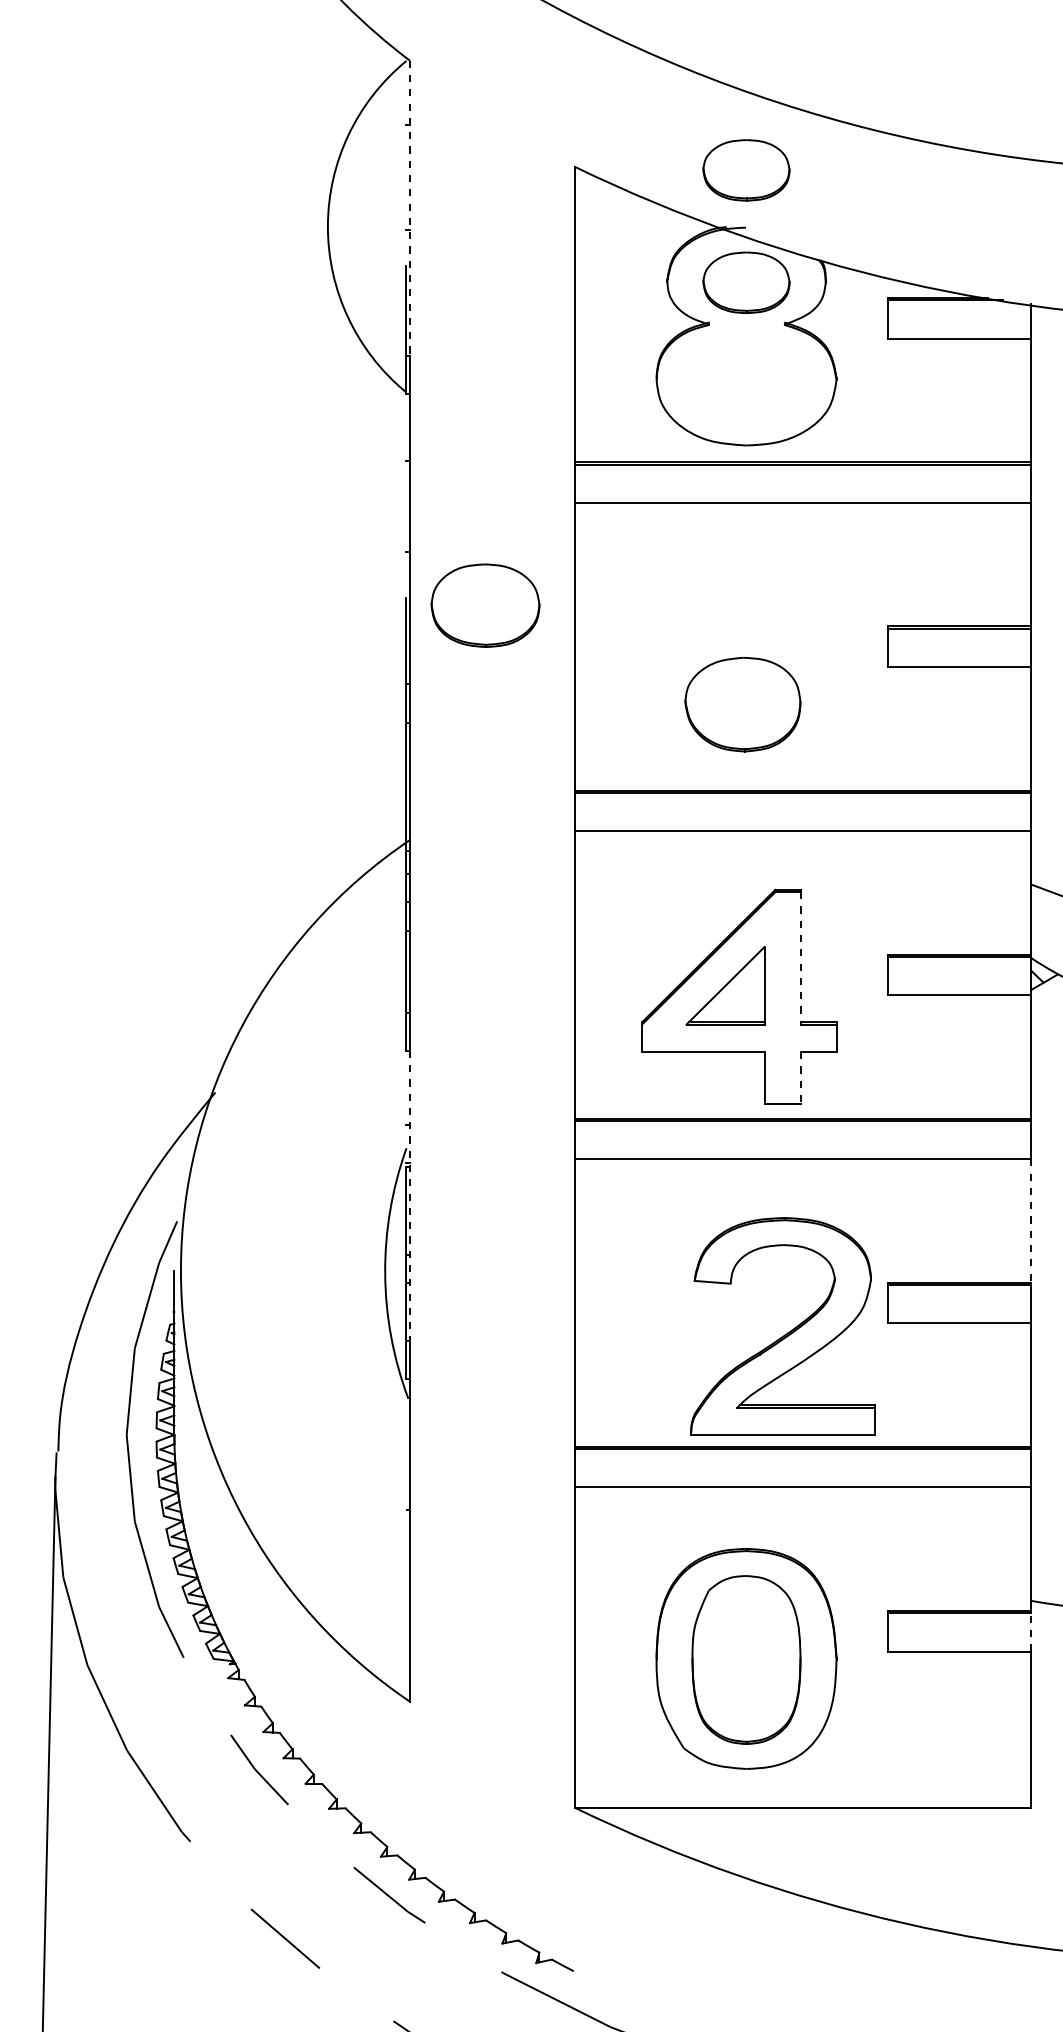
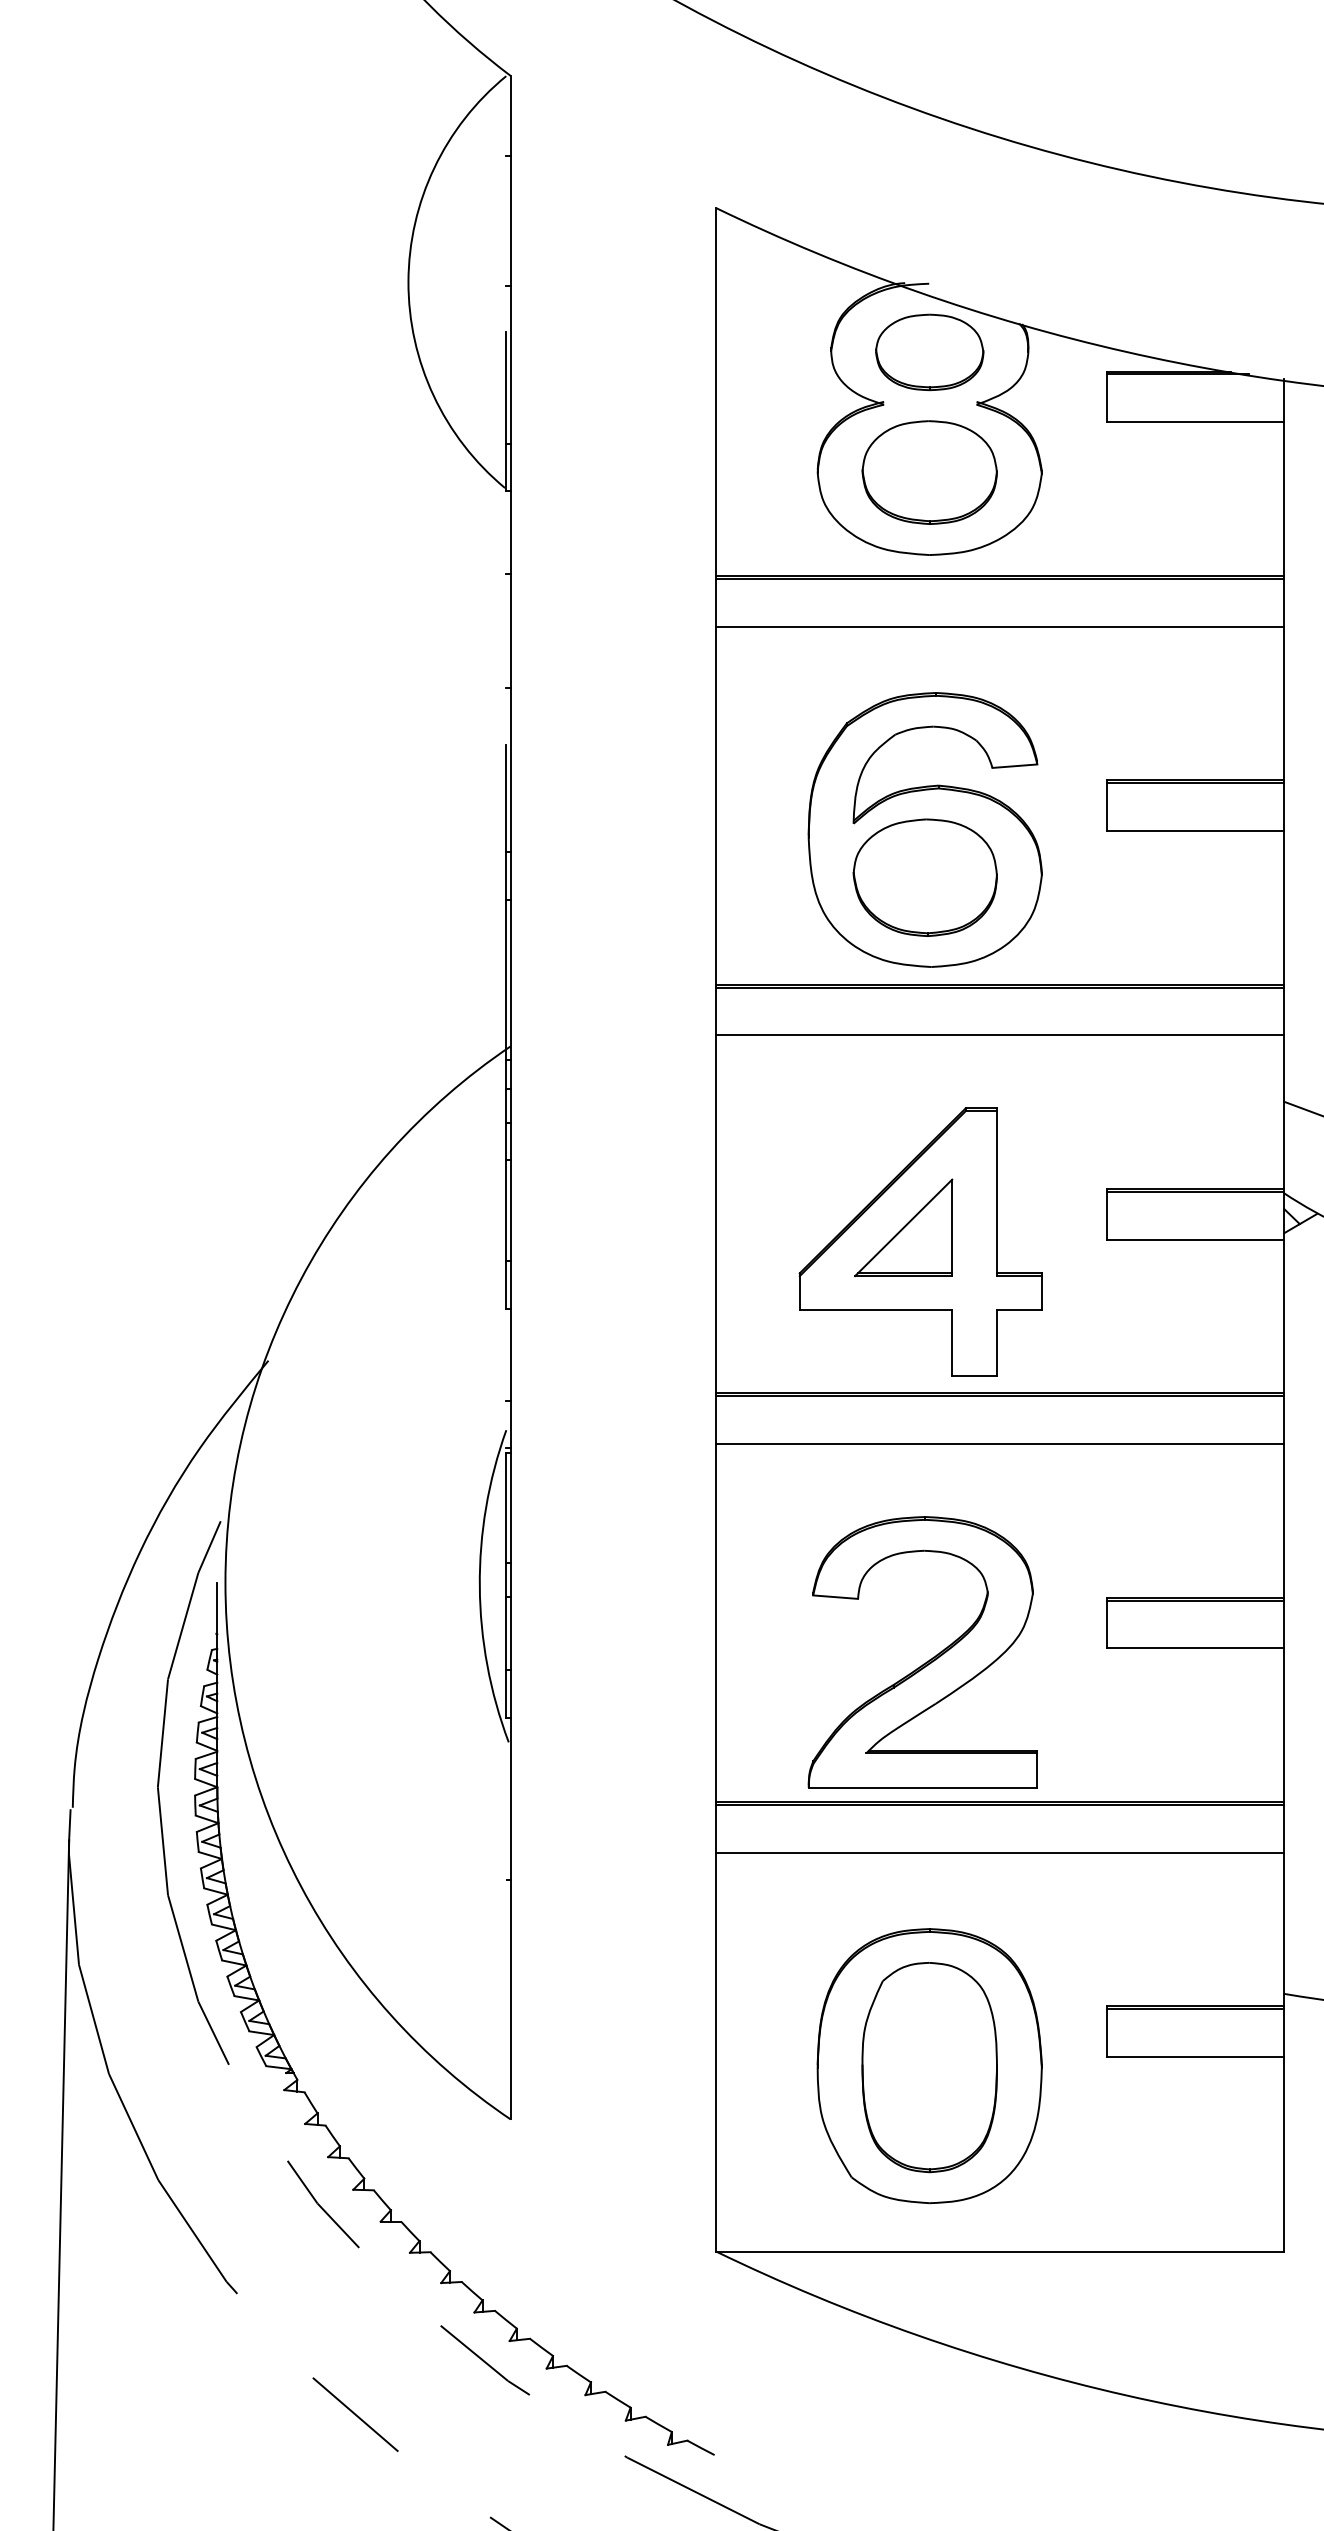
part: (746, 170) -> (929, 212), removed
line: (409, 208) -> (510, 259), dashed -> solid
part: (485, 605) -> (929, 472), moved
part: (742, 665) -> (924, 829), added
line: (800, 958) -> (997, 1194), dashed -> solid
line: (800, 1078) -> (997, 1343), dashed -> solid
line: (409, 1195) -> (510, 1489), dashed -> solid
line: (1031, 1220) -> (1284, 1520), dashed -> solid
part: (785, 1333) -> (926, 1661), moved
line: (1031, 1632) -> (1284, 2033), dashed -> solid

